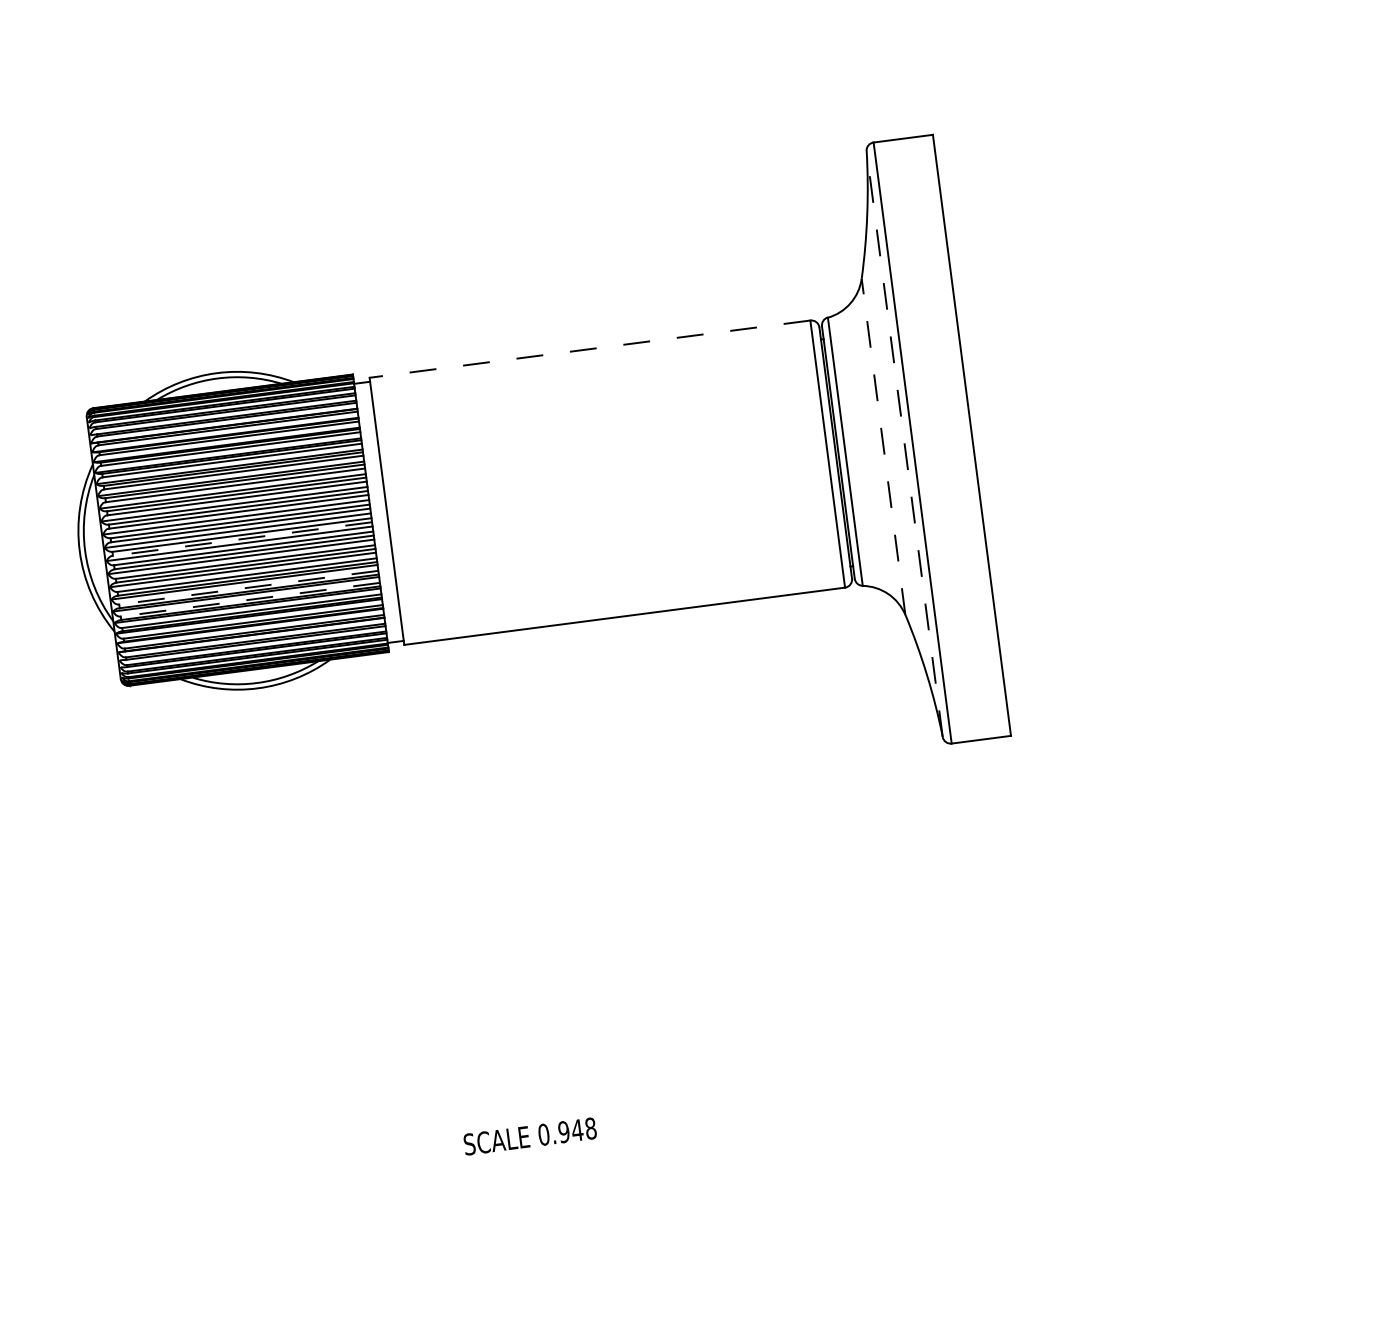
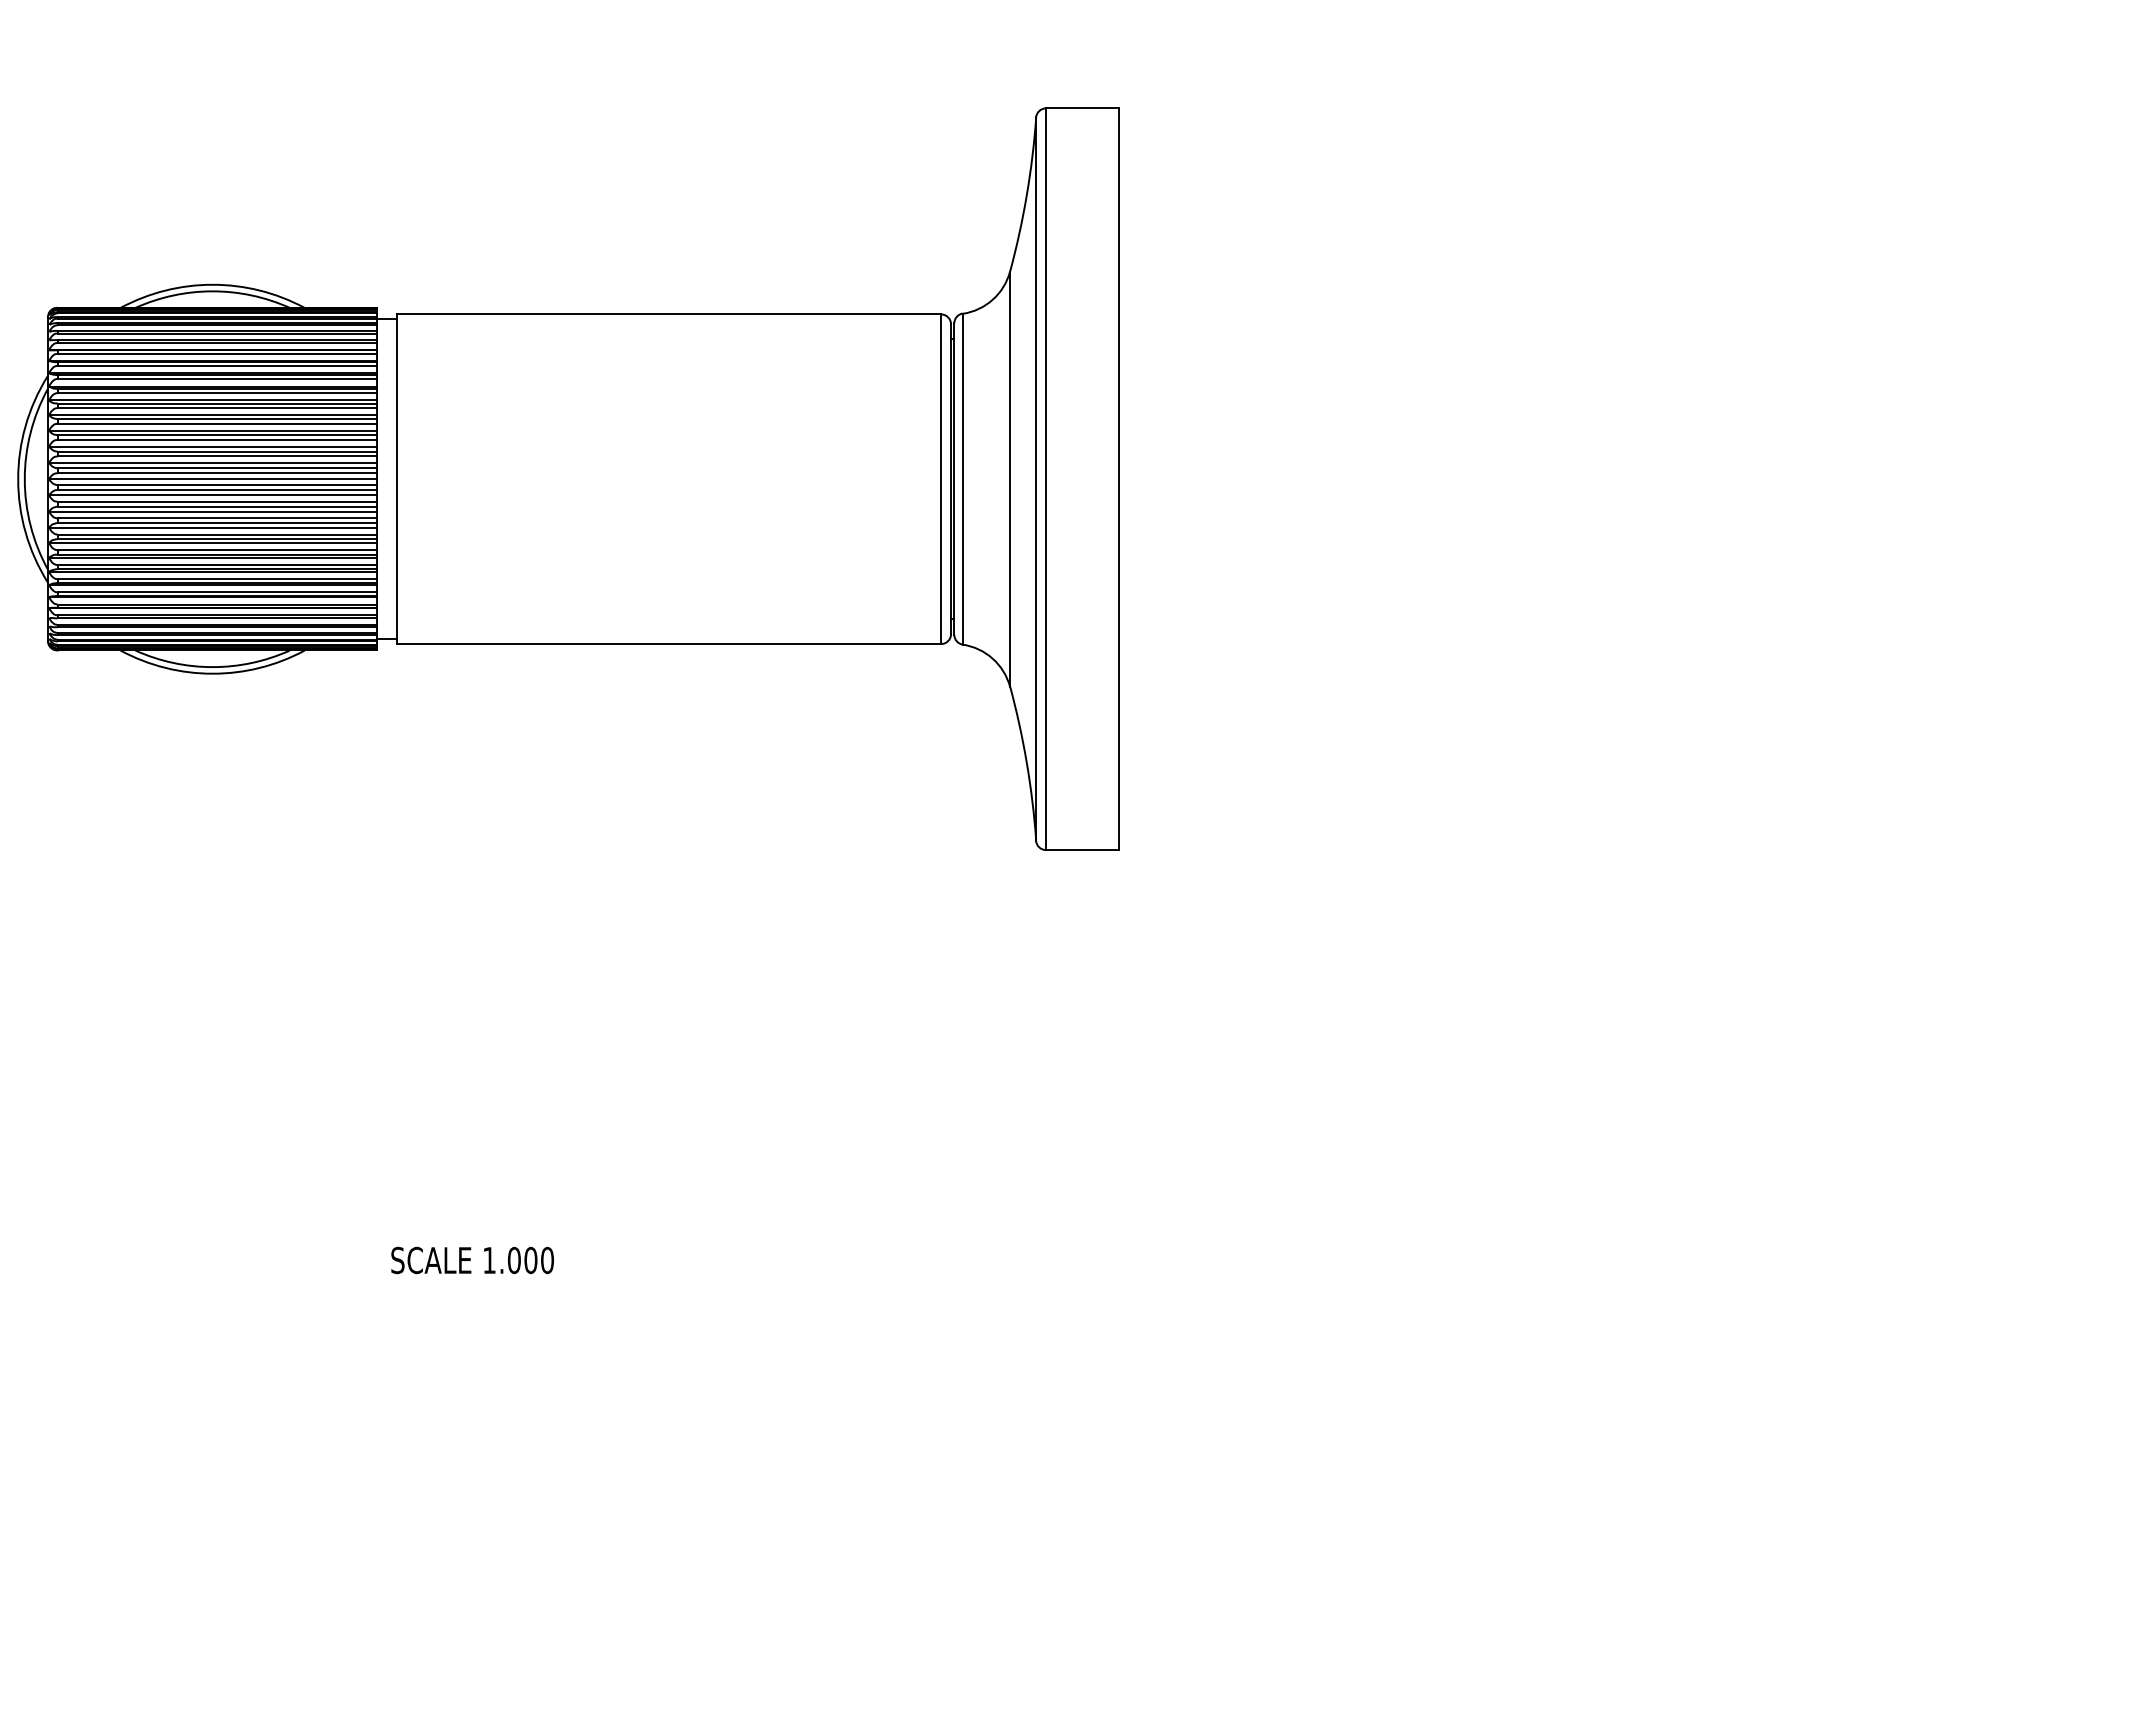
line: (590, 349) -> (669, 314), dashed -> solid
line: (905, 444) -> (1036, 479), dashed -> solid
line: (883, 447) -> (1010, 479), dashed -> solid
line: (242, 539) -> (217, 490), dashed -> solid
line: (248, 588) -> (217, 550), dashed -> solid
line: (250, 599) -> (217, 564), dashed -> solid
text: (567, 1131) -> (518, 1260), 0.948 -> 1.000

